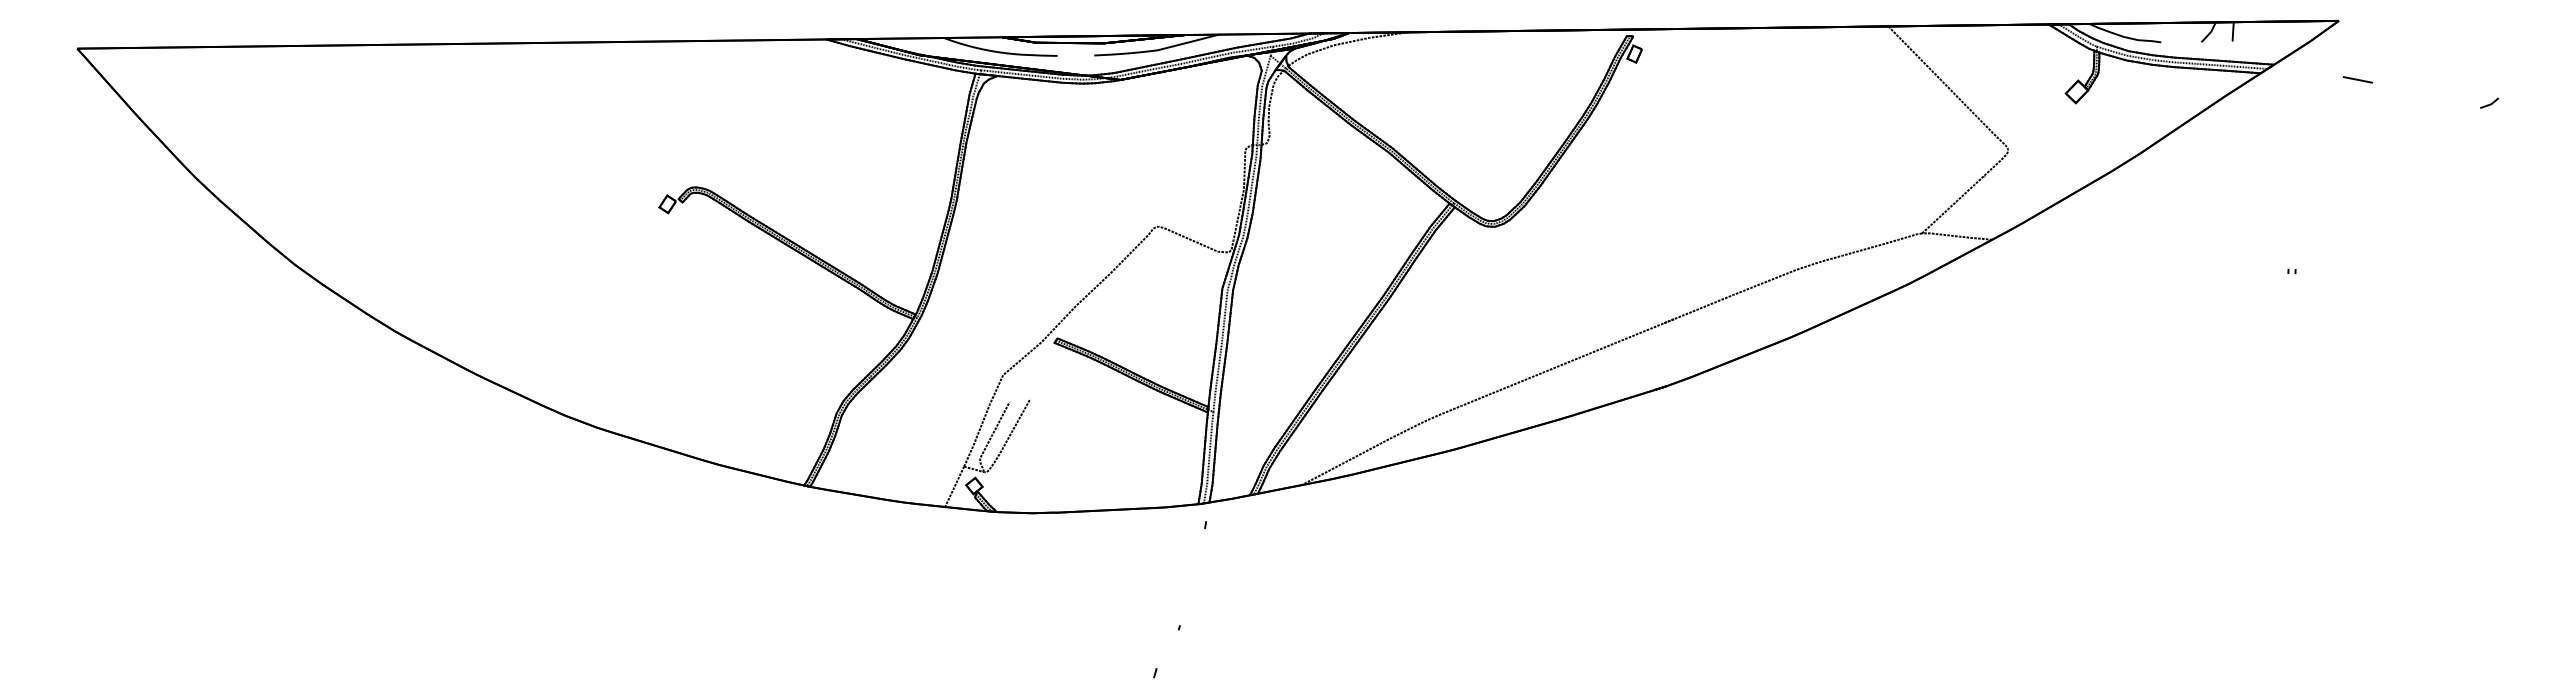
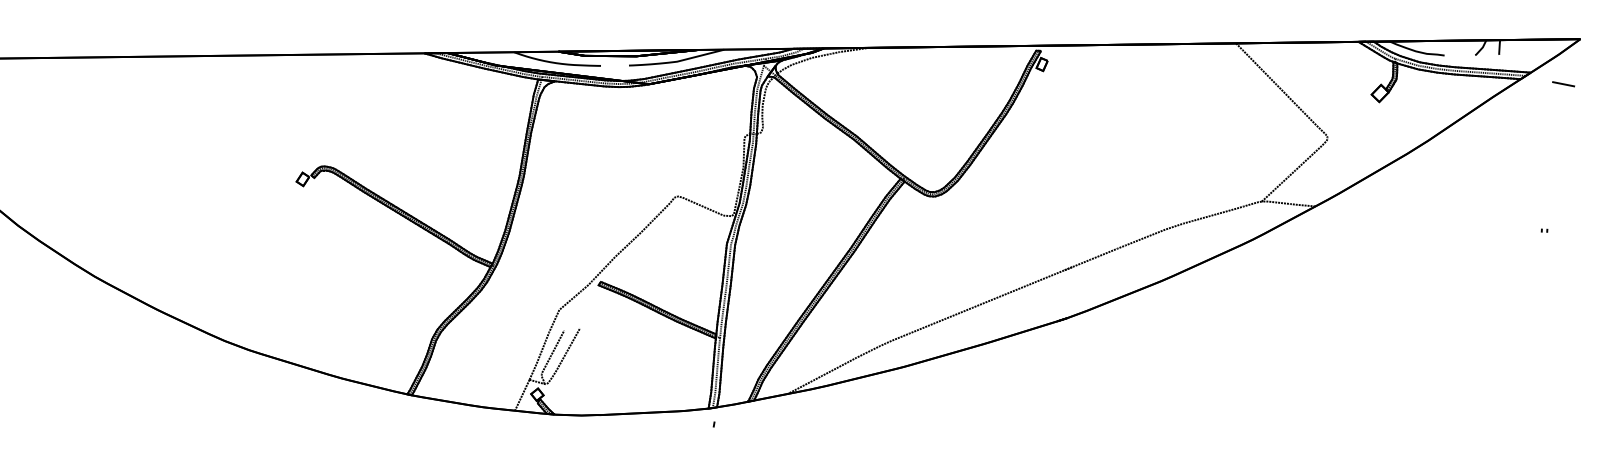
line: (2357, 79) -> (1563, 83), moved

